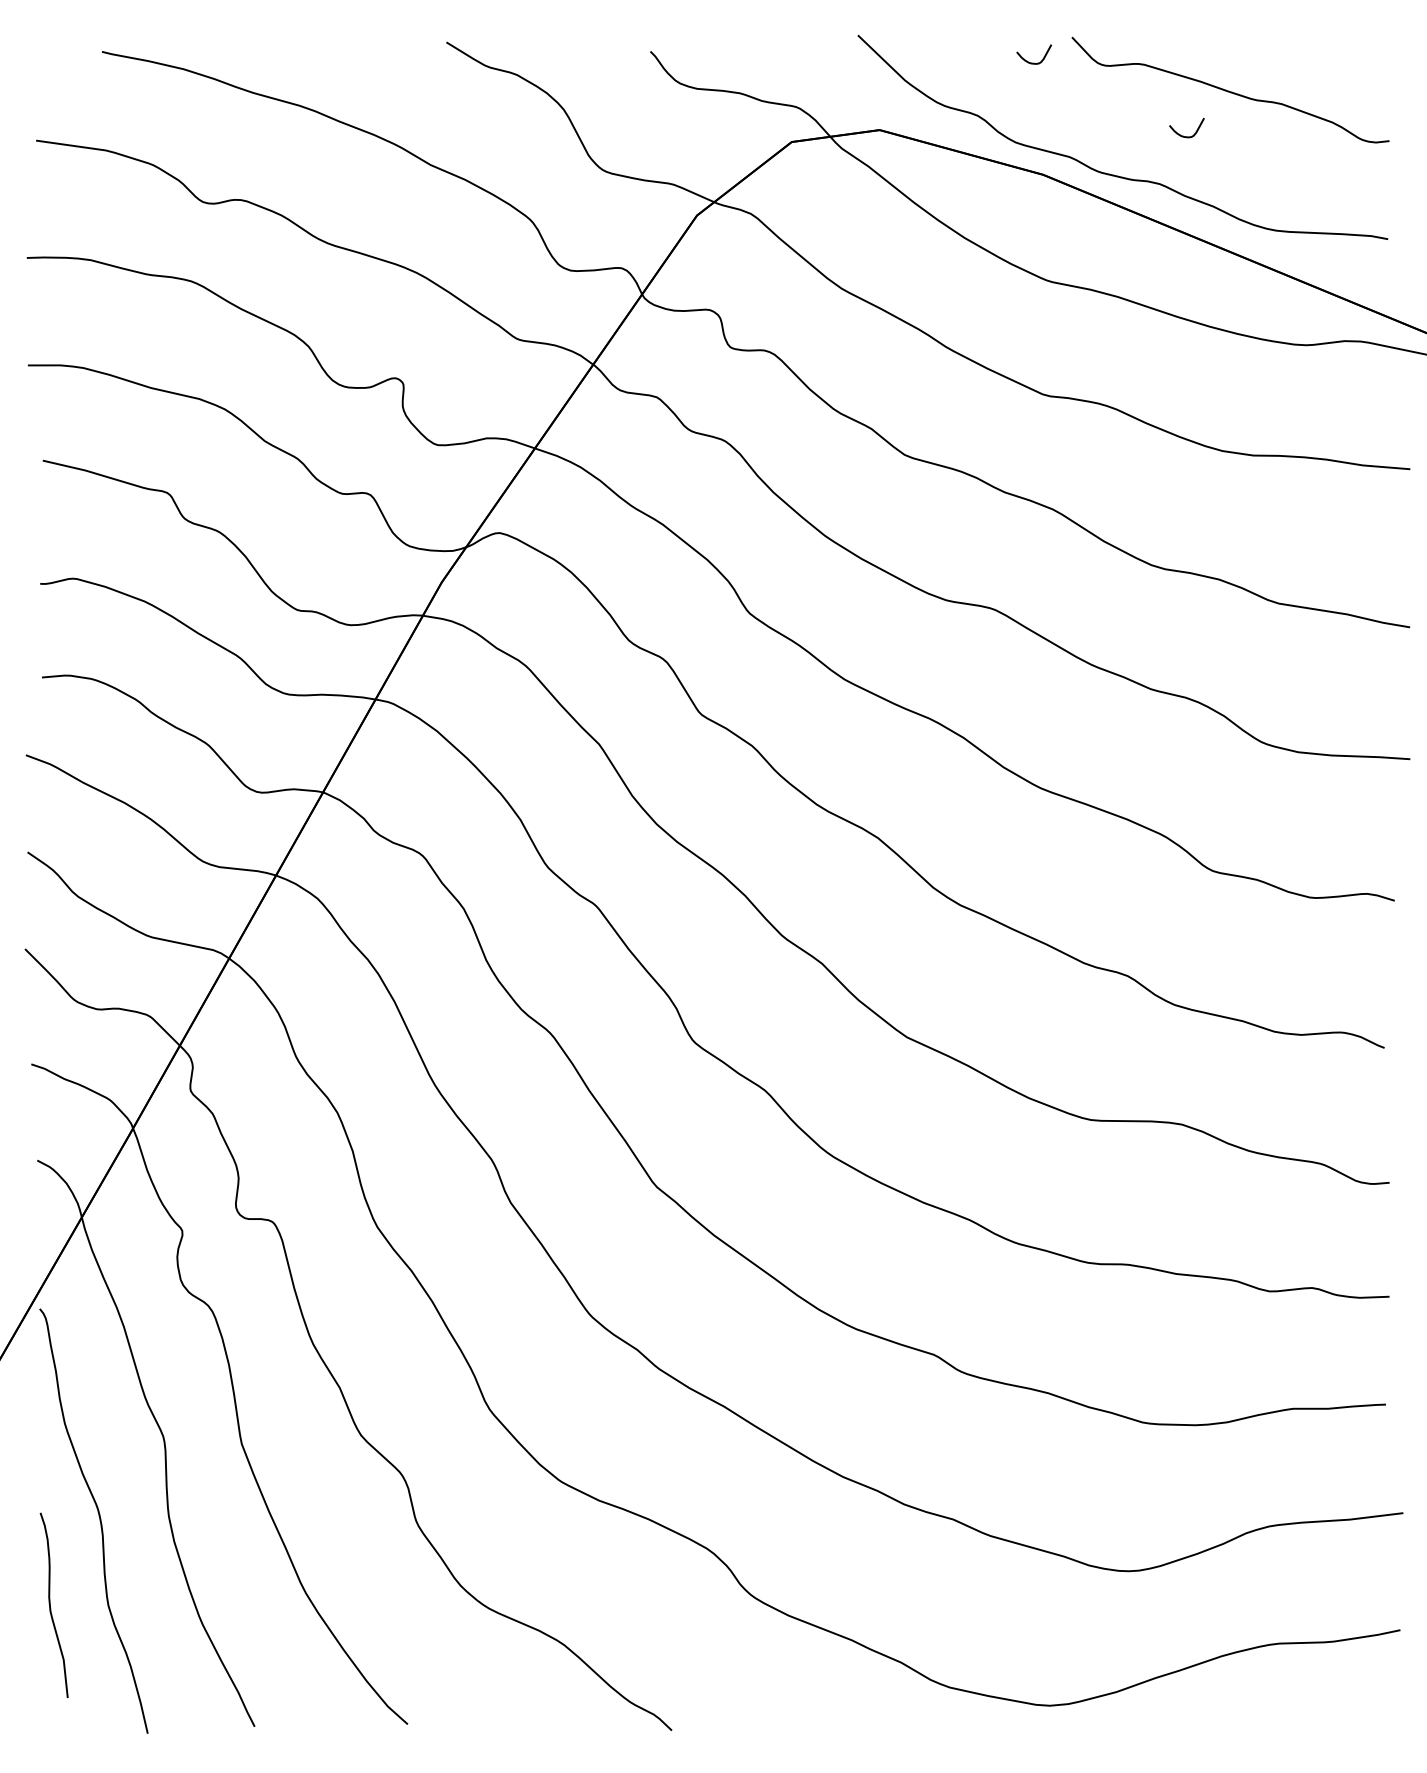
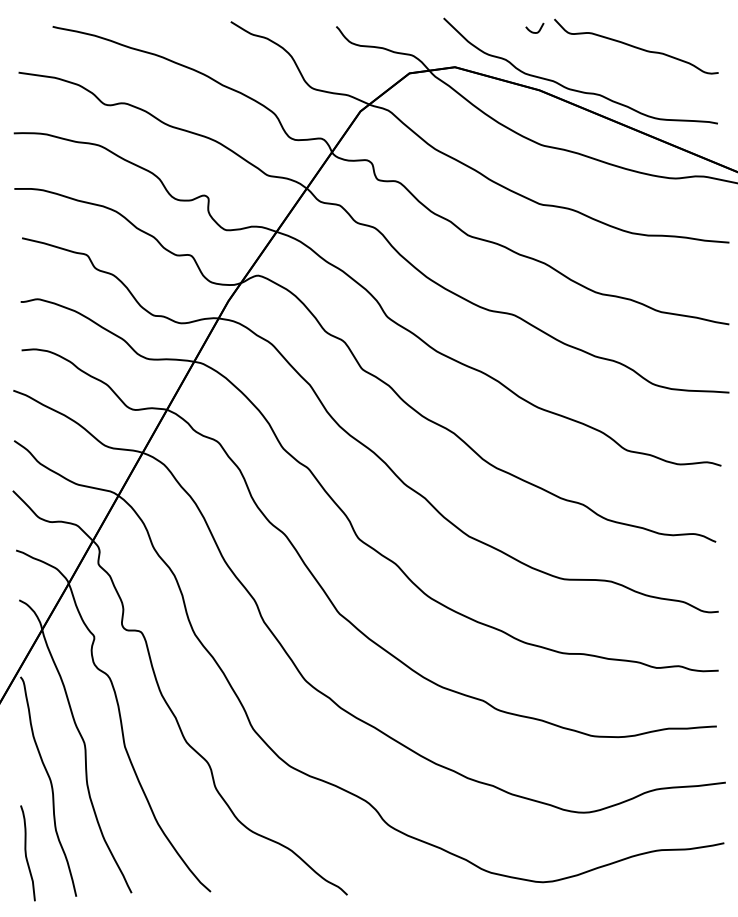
curve: (1184, 134) -> (612, 69), removed
curve: (51, 1605) -> (26, 853), moved

